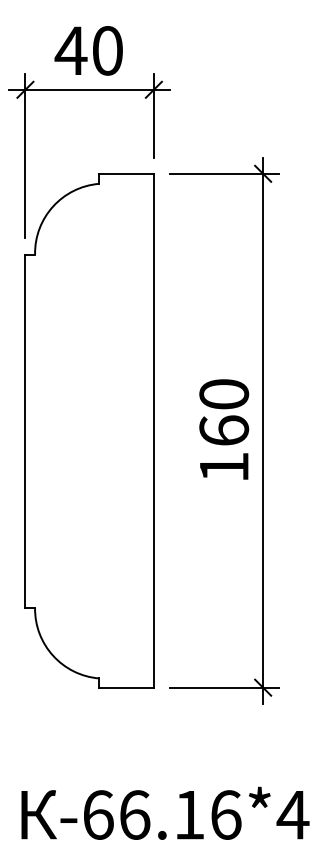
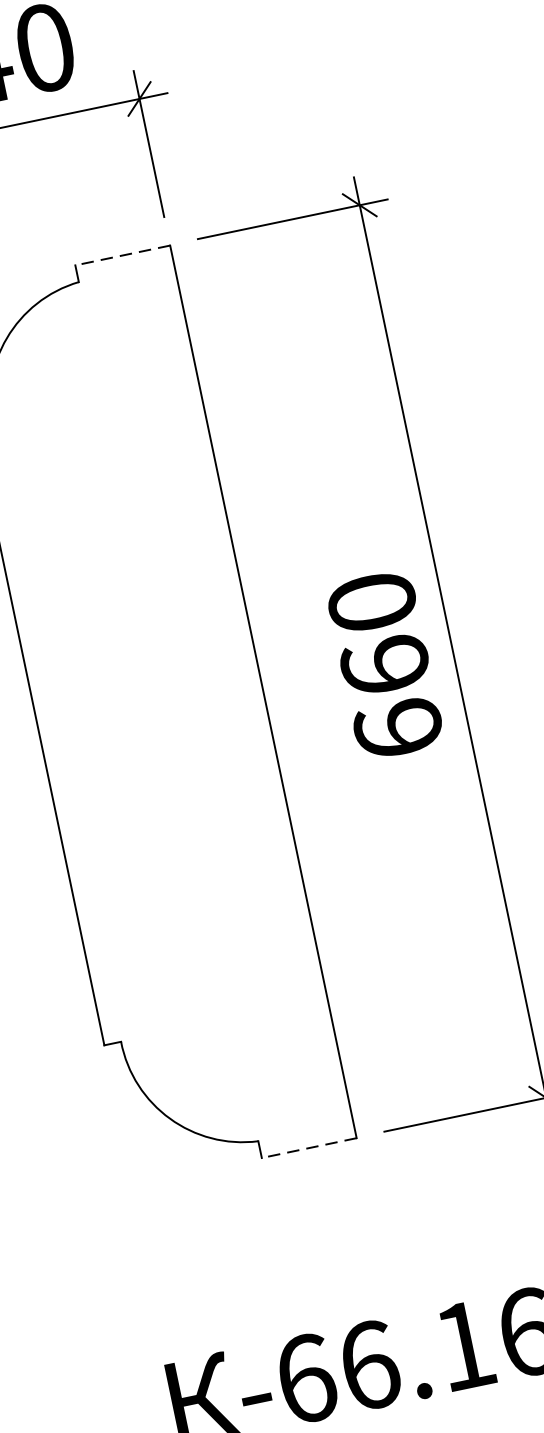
line: (126, 174) -> (122, 256), solid -> dashed
text: (224, 466) -> (398, 727), 160 -> 660
line: (126, 688) -> (309, 1148), solid -> dashed

